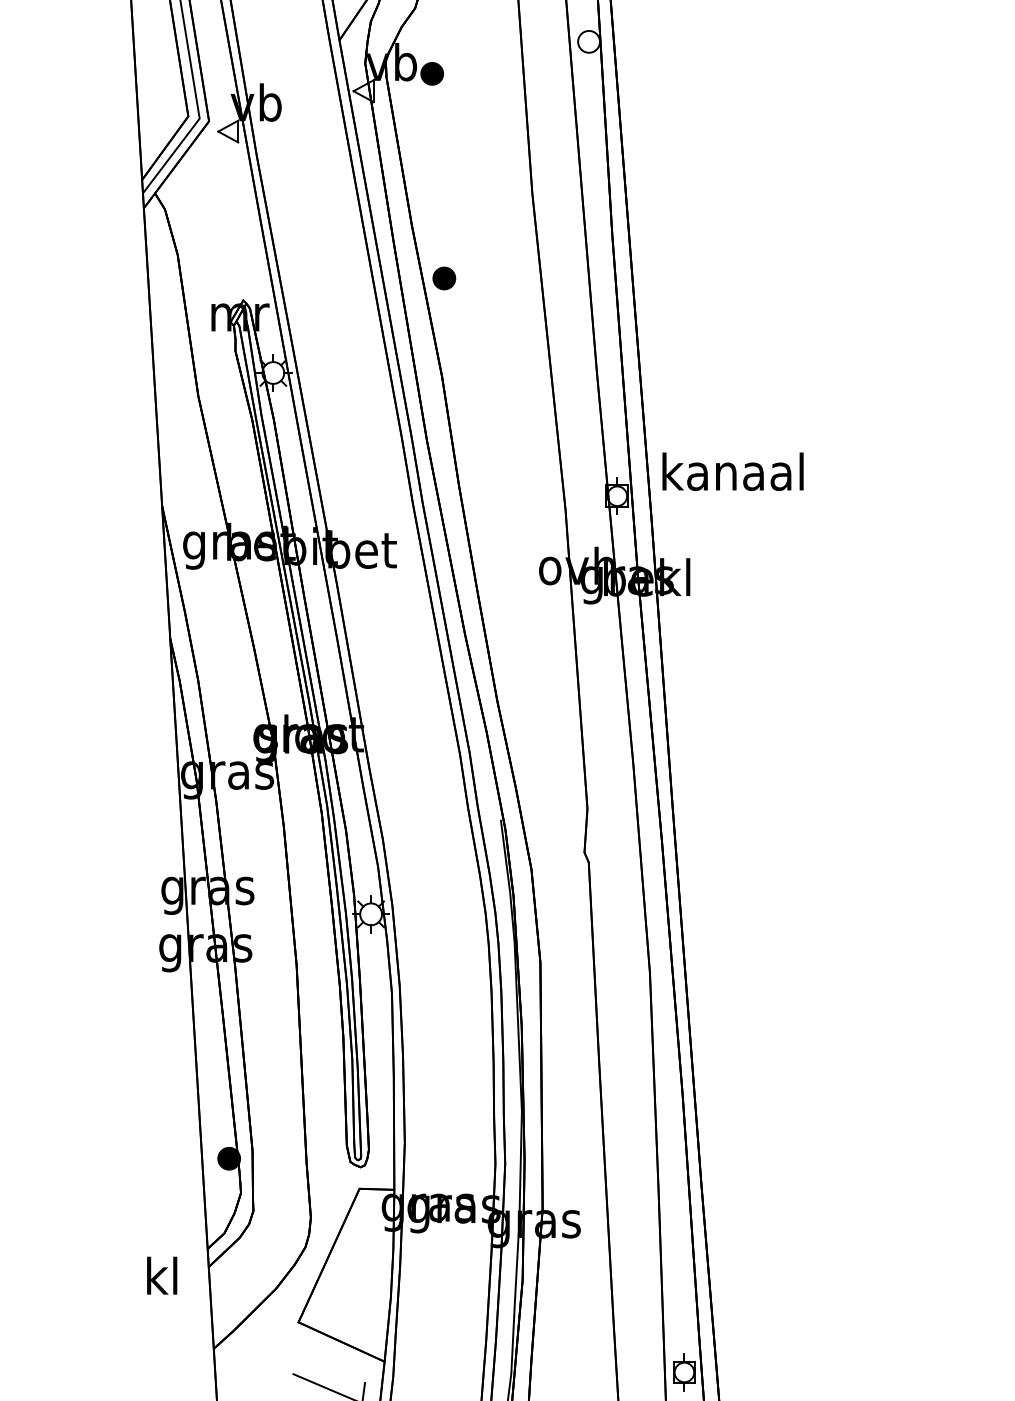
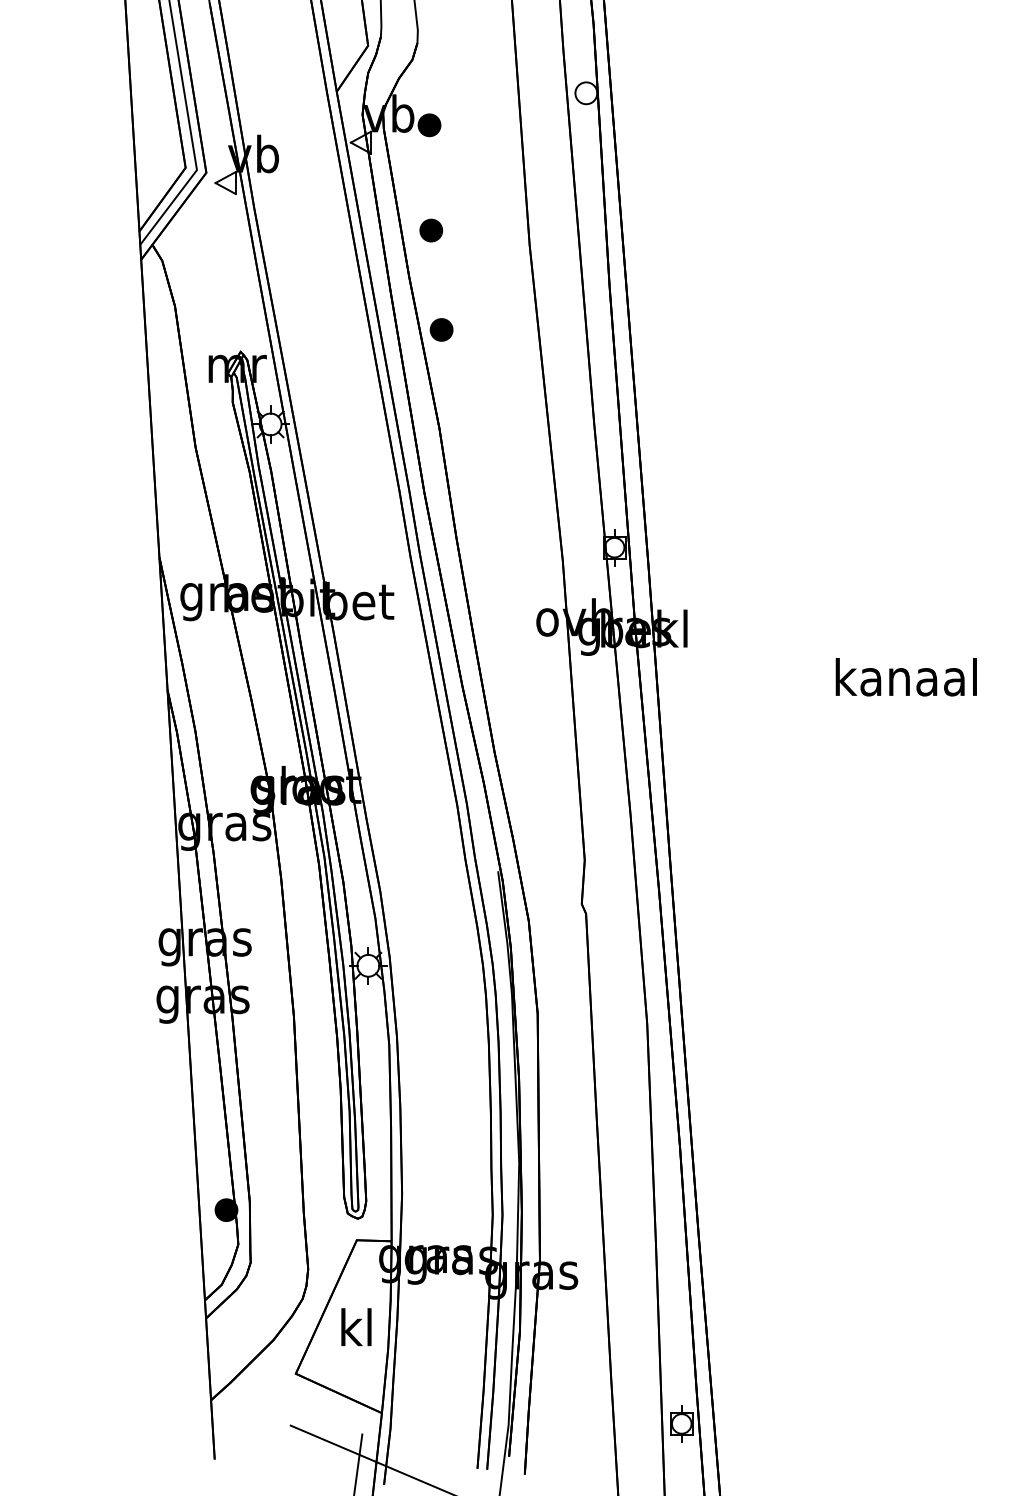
part: (434, 179) -> (431, 230), added
text: (732, 472) -> (905, 677), moved
text: (162, 1275) -> (356, 1326), moved

